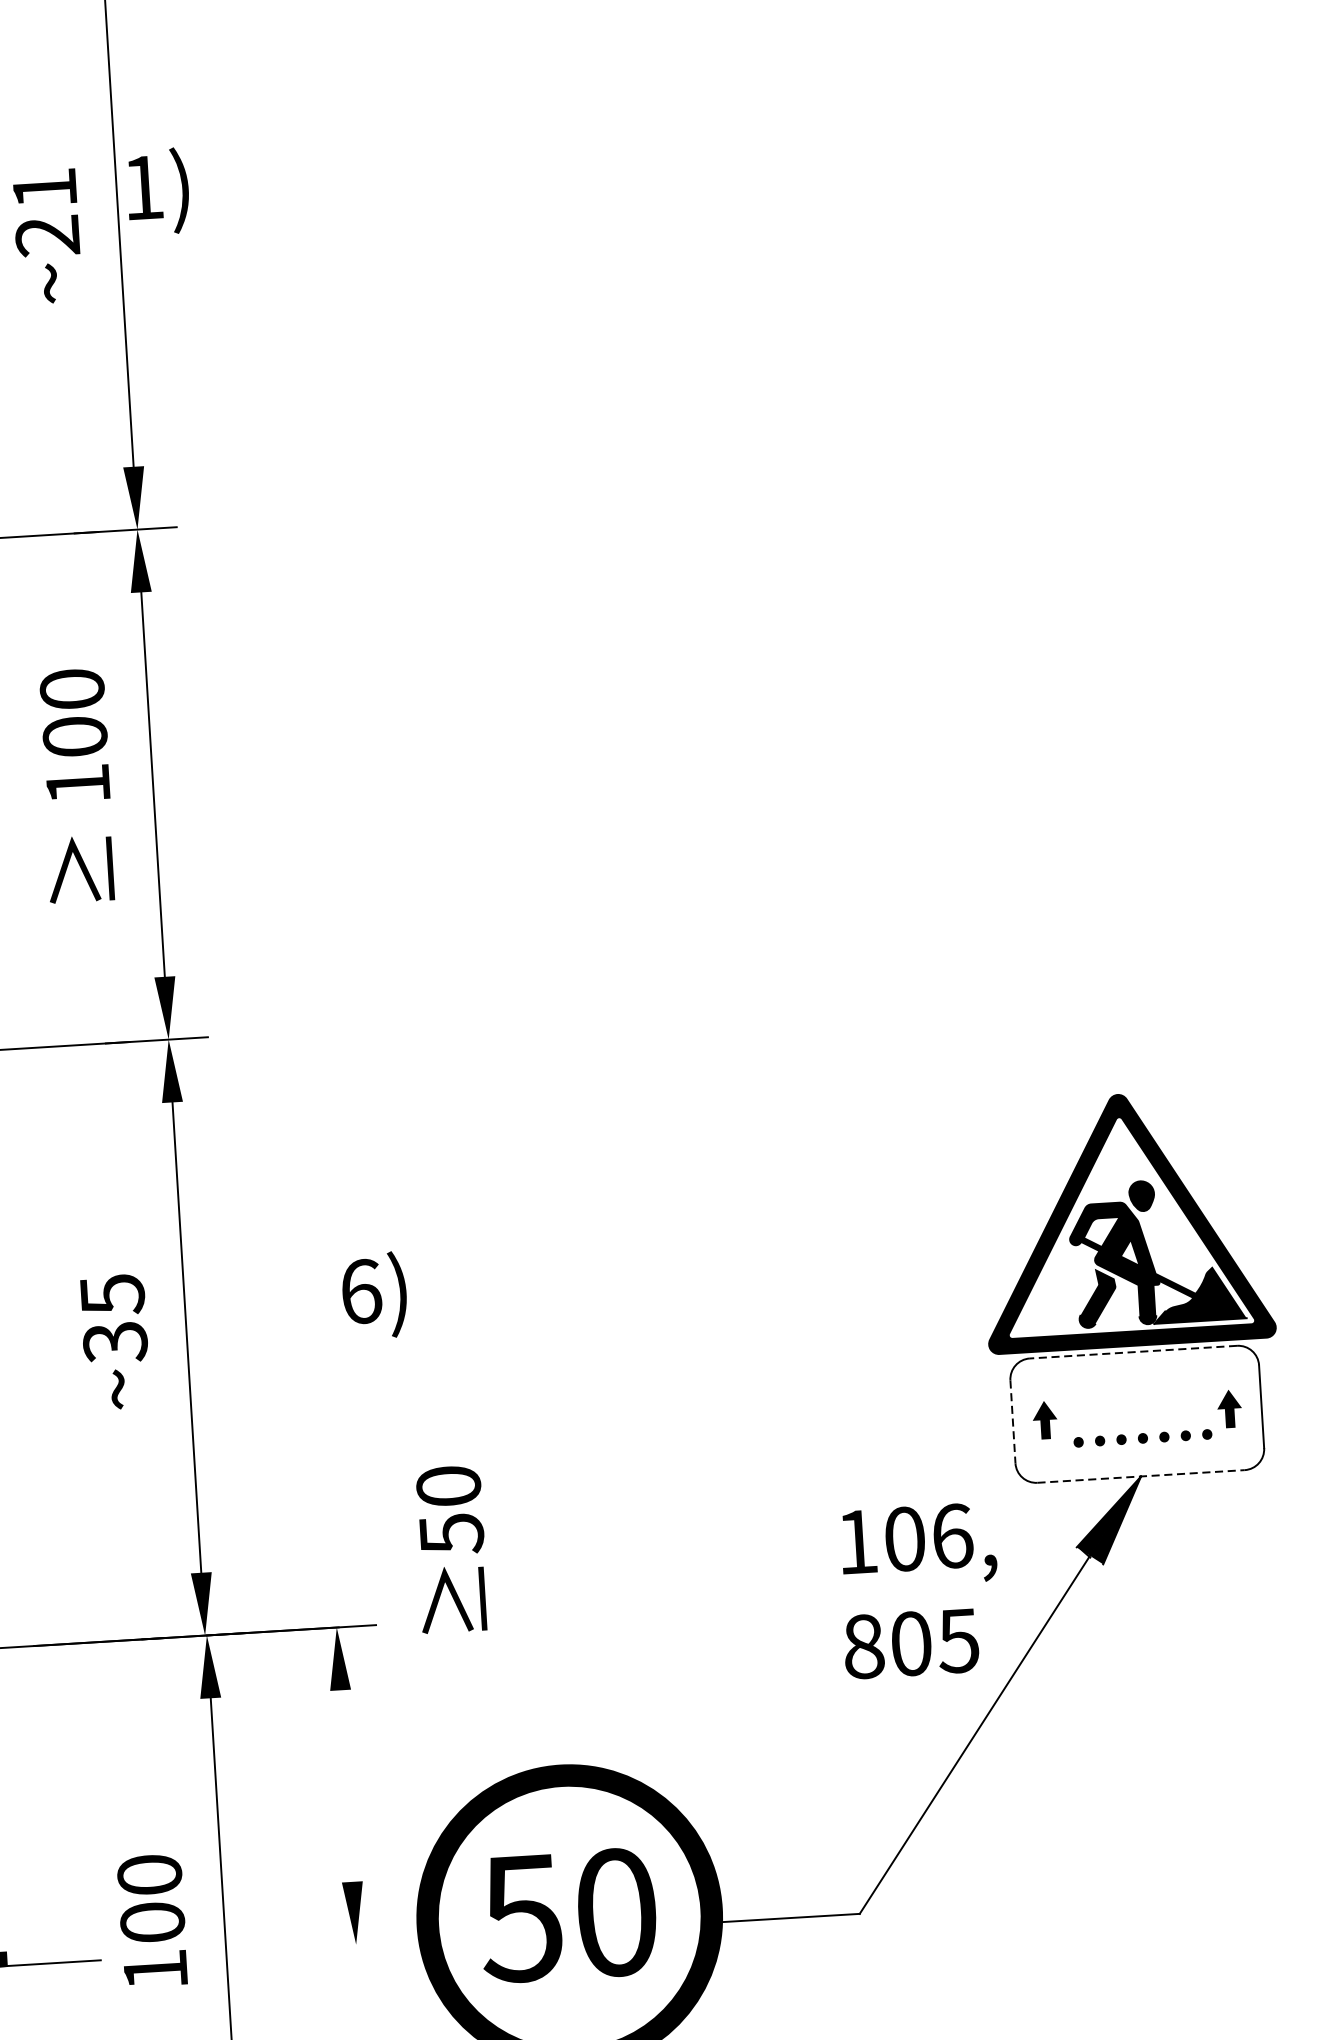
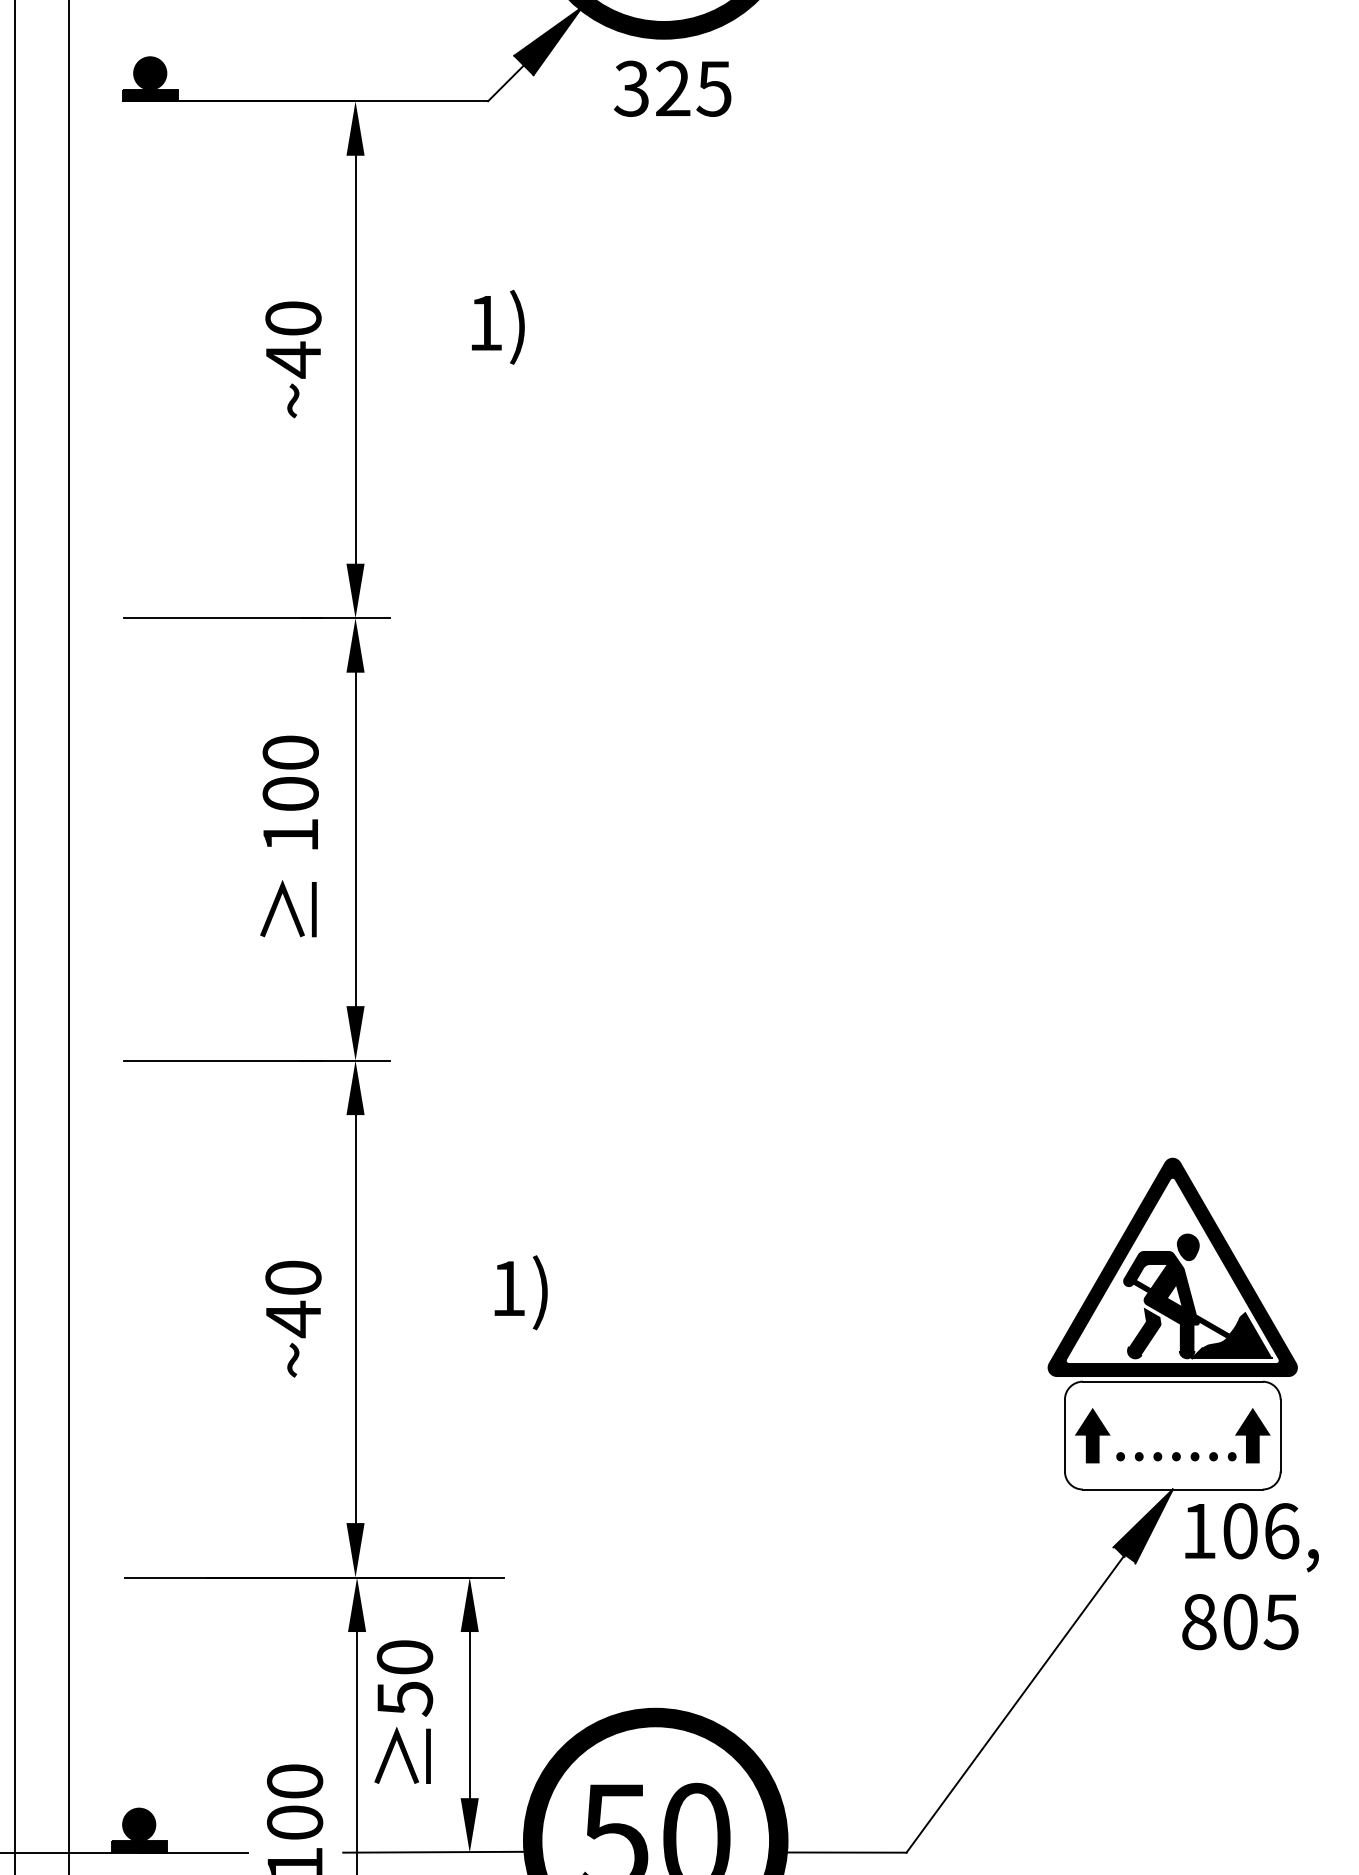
text: (158, 190) -> (498, 326), moved
text: (46, 212) -> (293, 339), ~21 -> ~40
text: (362, 1291) -> (509, 1288), 6) -> 1)
text: (114, 1319) -> (293, 1299), ~35 -> ~40
line: (1133, 1351) -> (1172, 1381), dashed -> solid
part: (1229, 1408) -> (1252, 1435), size x1.67
part: (1044, 1419) -> (1092, 1435), size x1.67
line: (1012, 1421) -> (1064, 1435), dashed -> solid
line: (1140, 1476) -> (1172, 1489), dashed -> solid
text: (450, 1548) -> (403, 1711), moved
text: (919, 1590) -> (1250, 1576), moved
line: (346, 1786) -> (469, 1715), added
line: (314, 1945) -> (433, 1851), added

